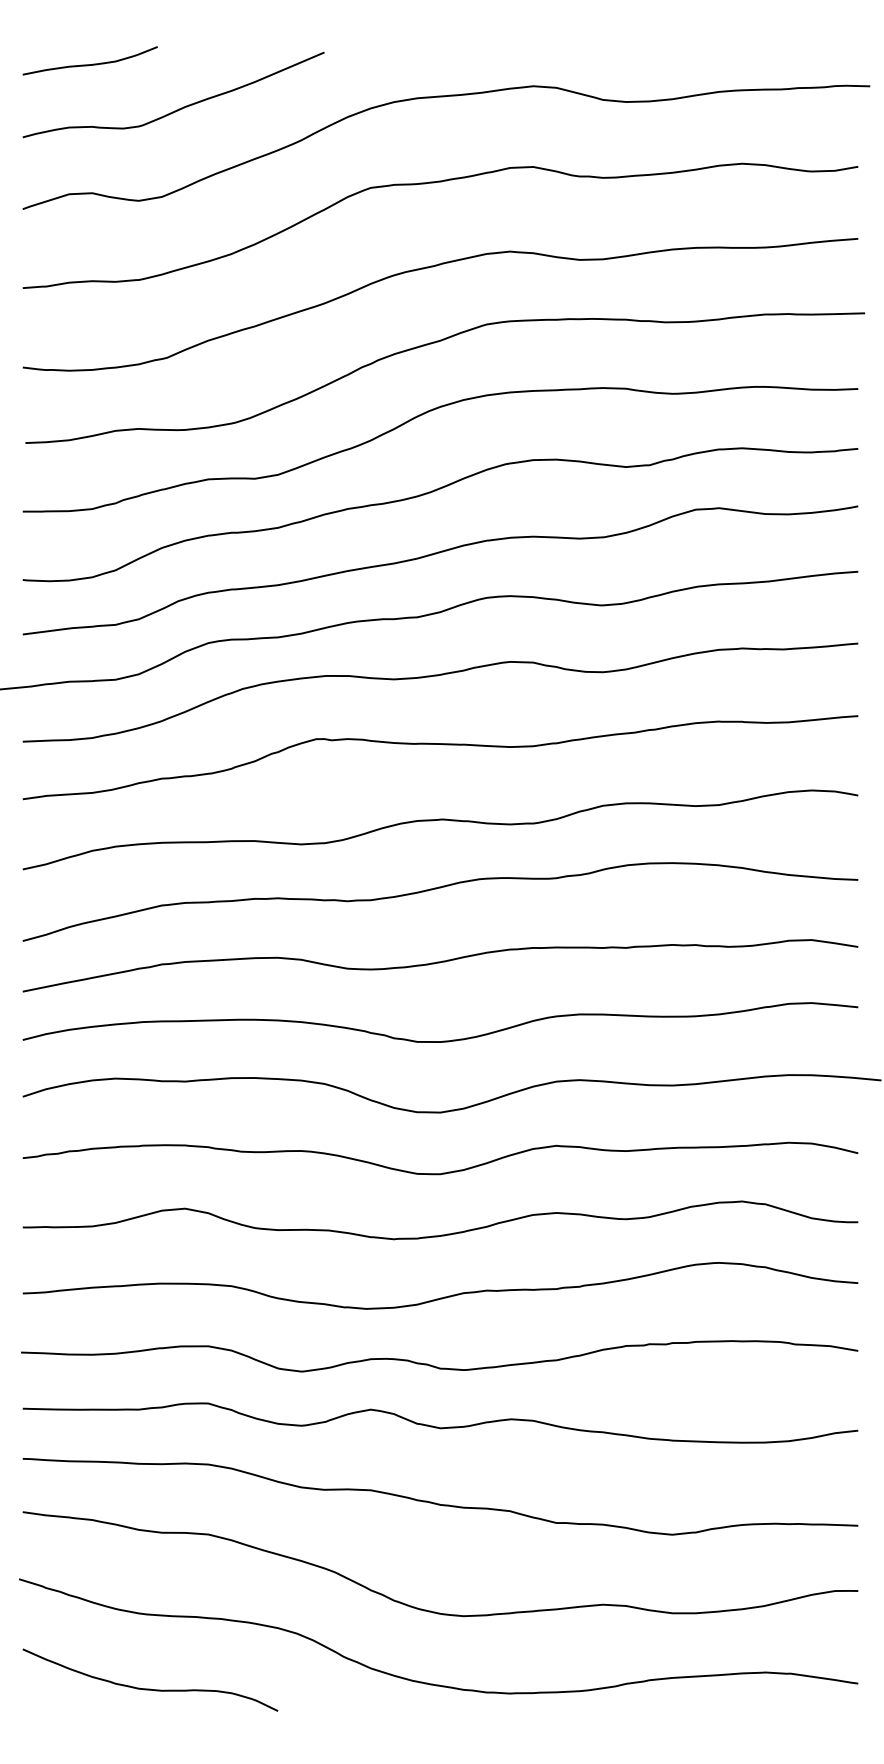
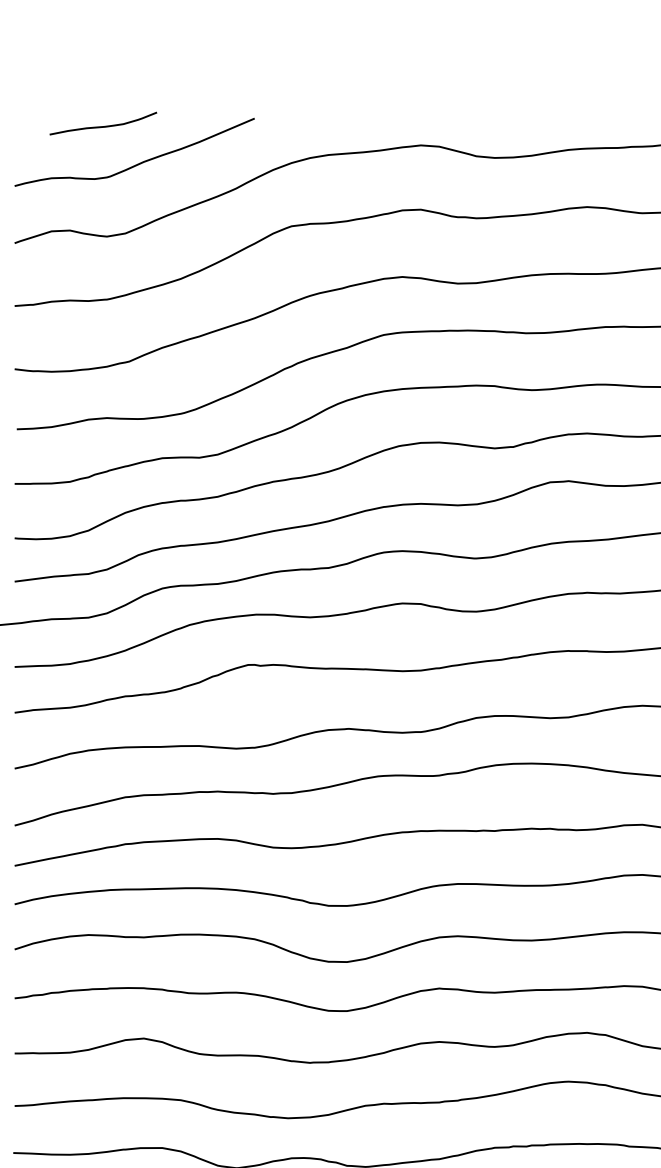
curve: (89, 64) -> (102, 126), moved

